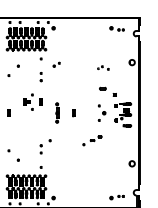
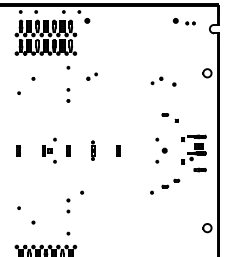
part: (103, 67) -> (163, 80), size x1.43
part: (107, 91) -> (169, 117), size x0.62
part: (32, 101) -> (55, 149), moved
part: (57, 113) -> (93, 151), size x0.62
part: (92, 140) -> (165, 186), moved

